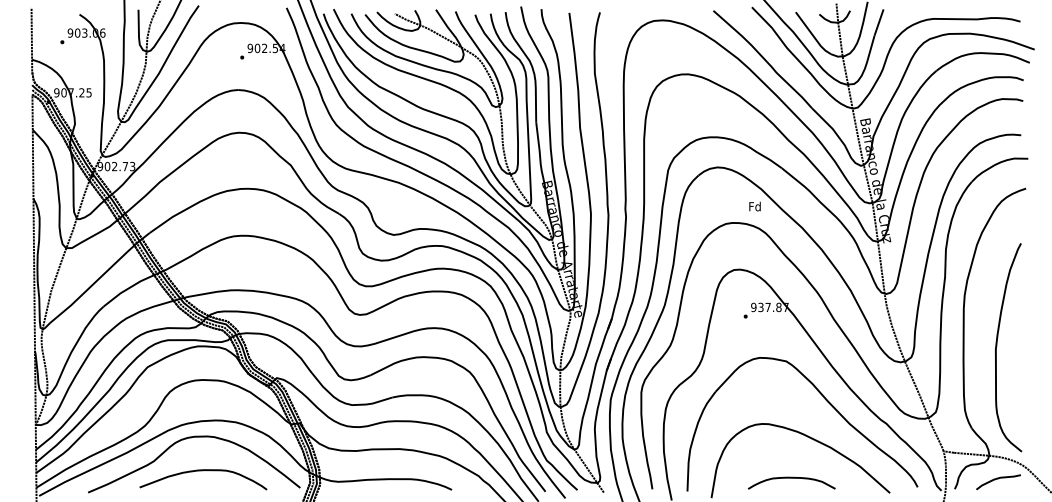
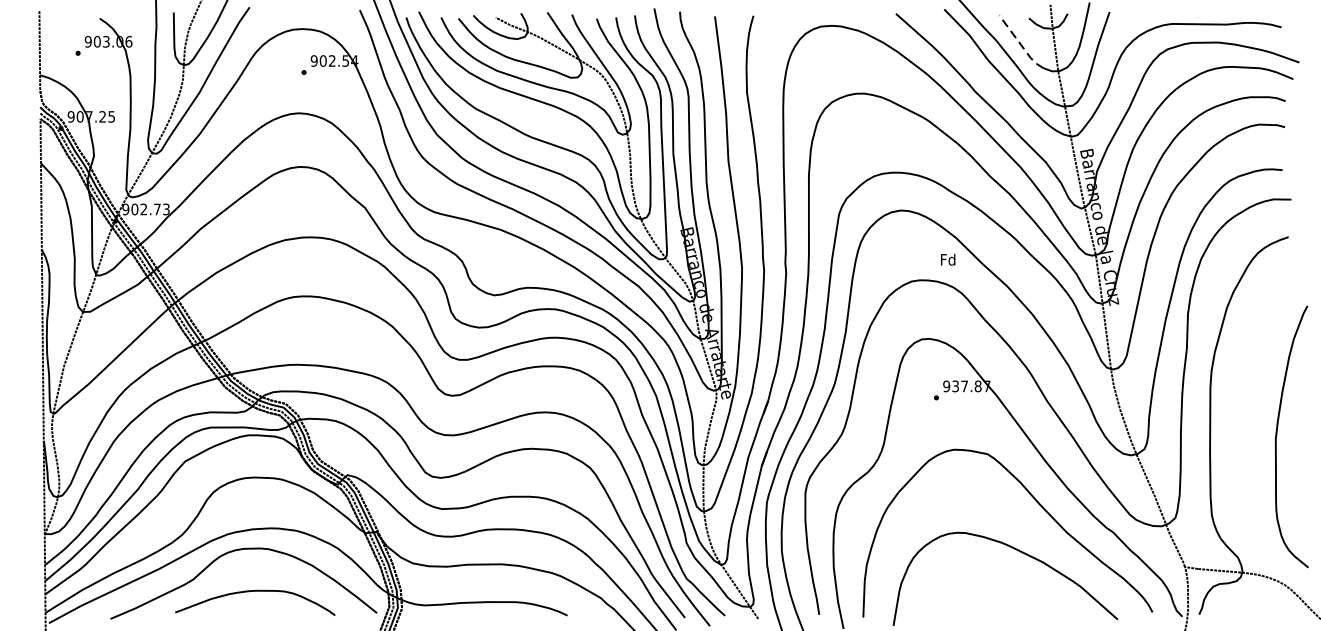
line: (812, 35) -> (1020, 44), solid -> dashed
curve: (997, 346) -> (1277, 435), moved
curve: (791, 478) -> (993, 601), removed
curve: (998, 479) -> (1254, 602), removed

